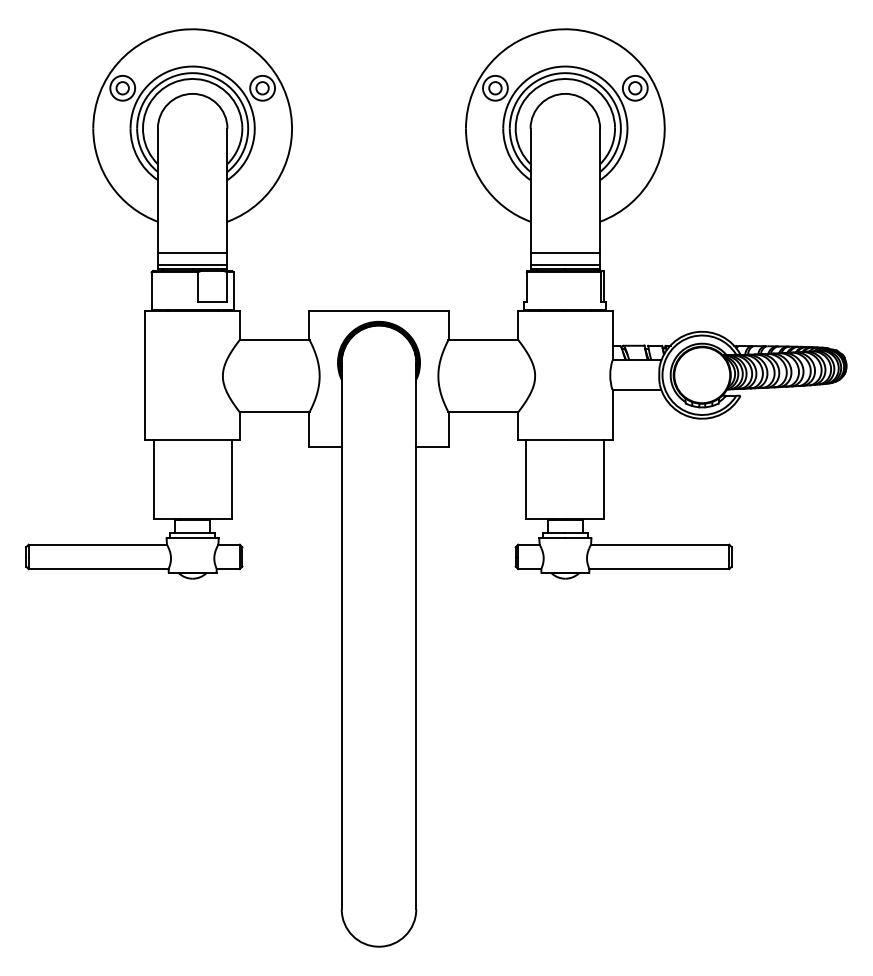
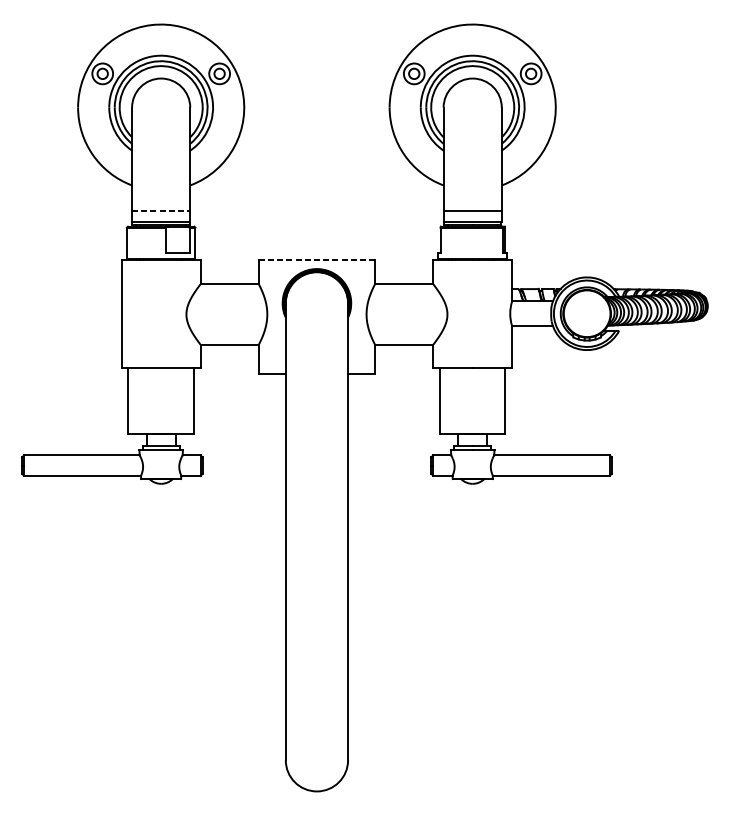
line: (192, 252) -> (161, 211), solid -> dashed
line: (379, 310) -> (317, 259), solid -> dashed

